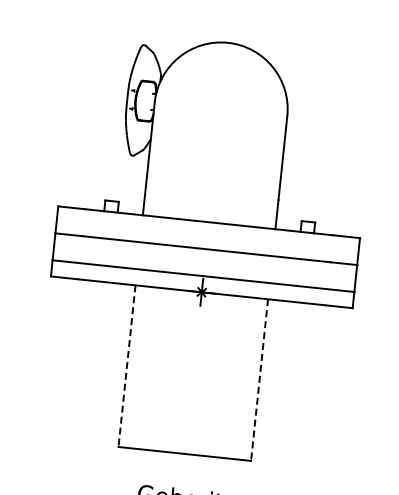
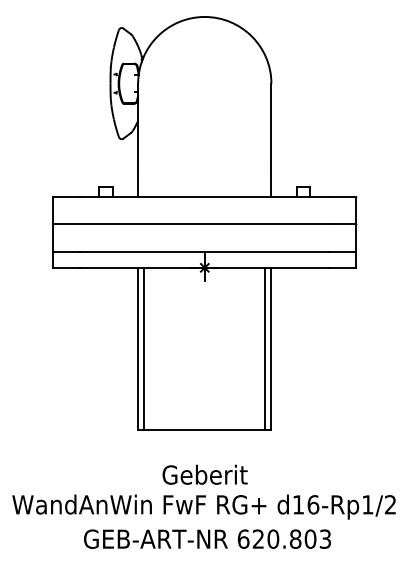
line: (127, 366) -> (138, 349), dashed -> solid
line: (133, 366) -> (144, 348), added
line: (253, 378) -> (265, 348), added
line: (259, 380) -> (271, 349), dashed -> solid

